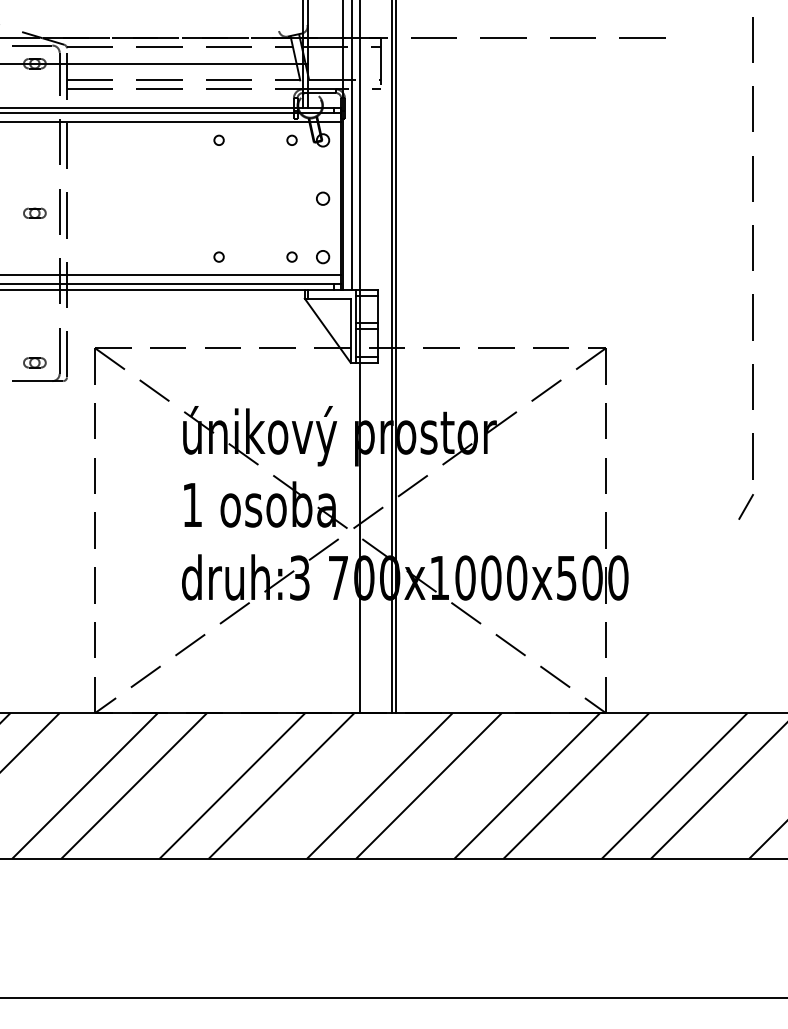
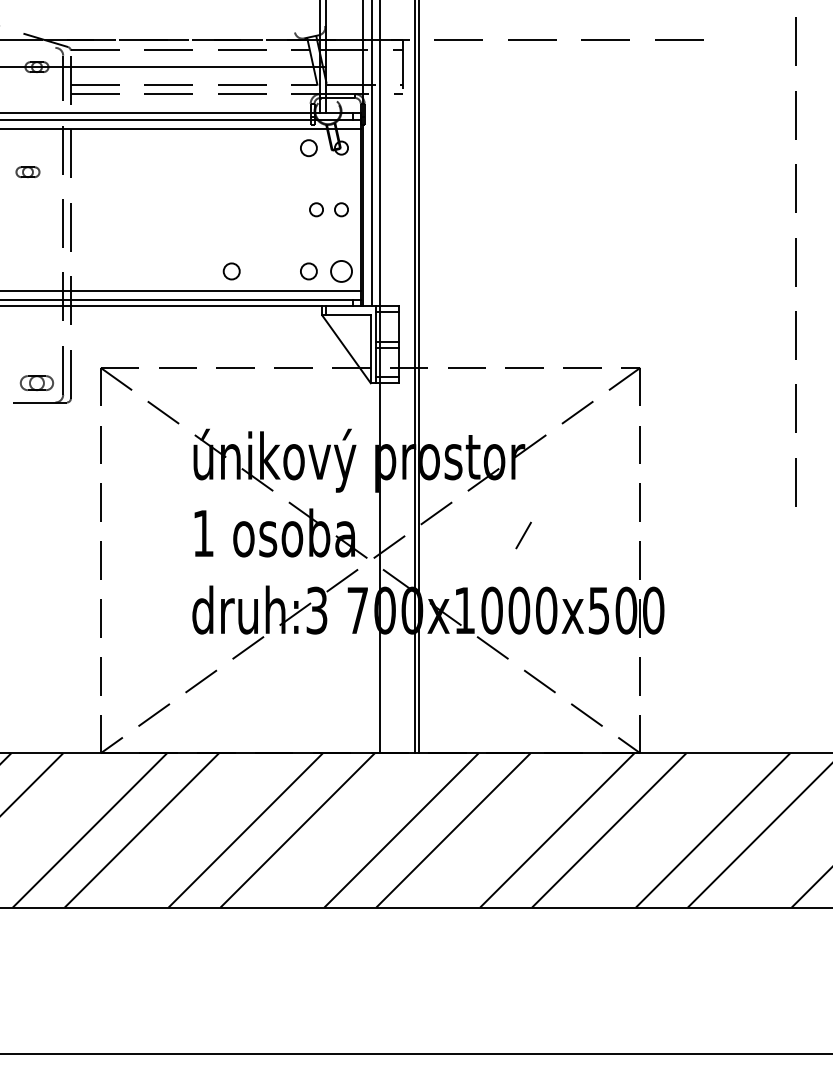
line: (32, 45) -> (34, 47), removed
circle: (218, 139) -> (231, 147), removed
circle: (291, 139) -> (308, 147), size x1.6
circle: (299, 198) -> (316, 209), added
part: (34, 213) -> (27, 172), moved
circle: (218, 257) -> (231, 271), size x1.6
circle: (291, 257) -> (308, 271), size x1.6
circle: (323, 257) -> (341, 271), size x1.6
part: (34, 363) -> (36, 383), size x1.4
line: (745, 506) -> (523, 535), moved

